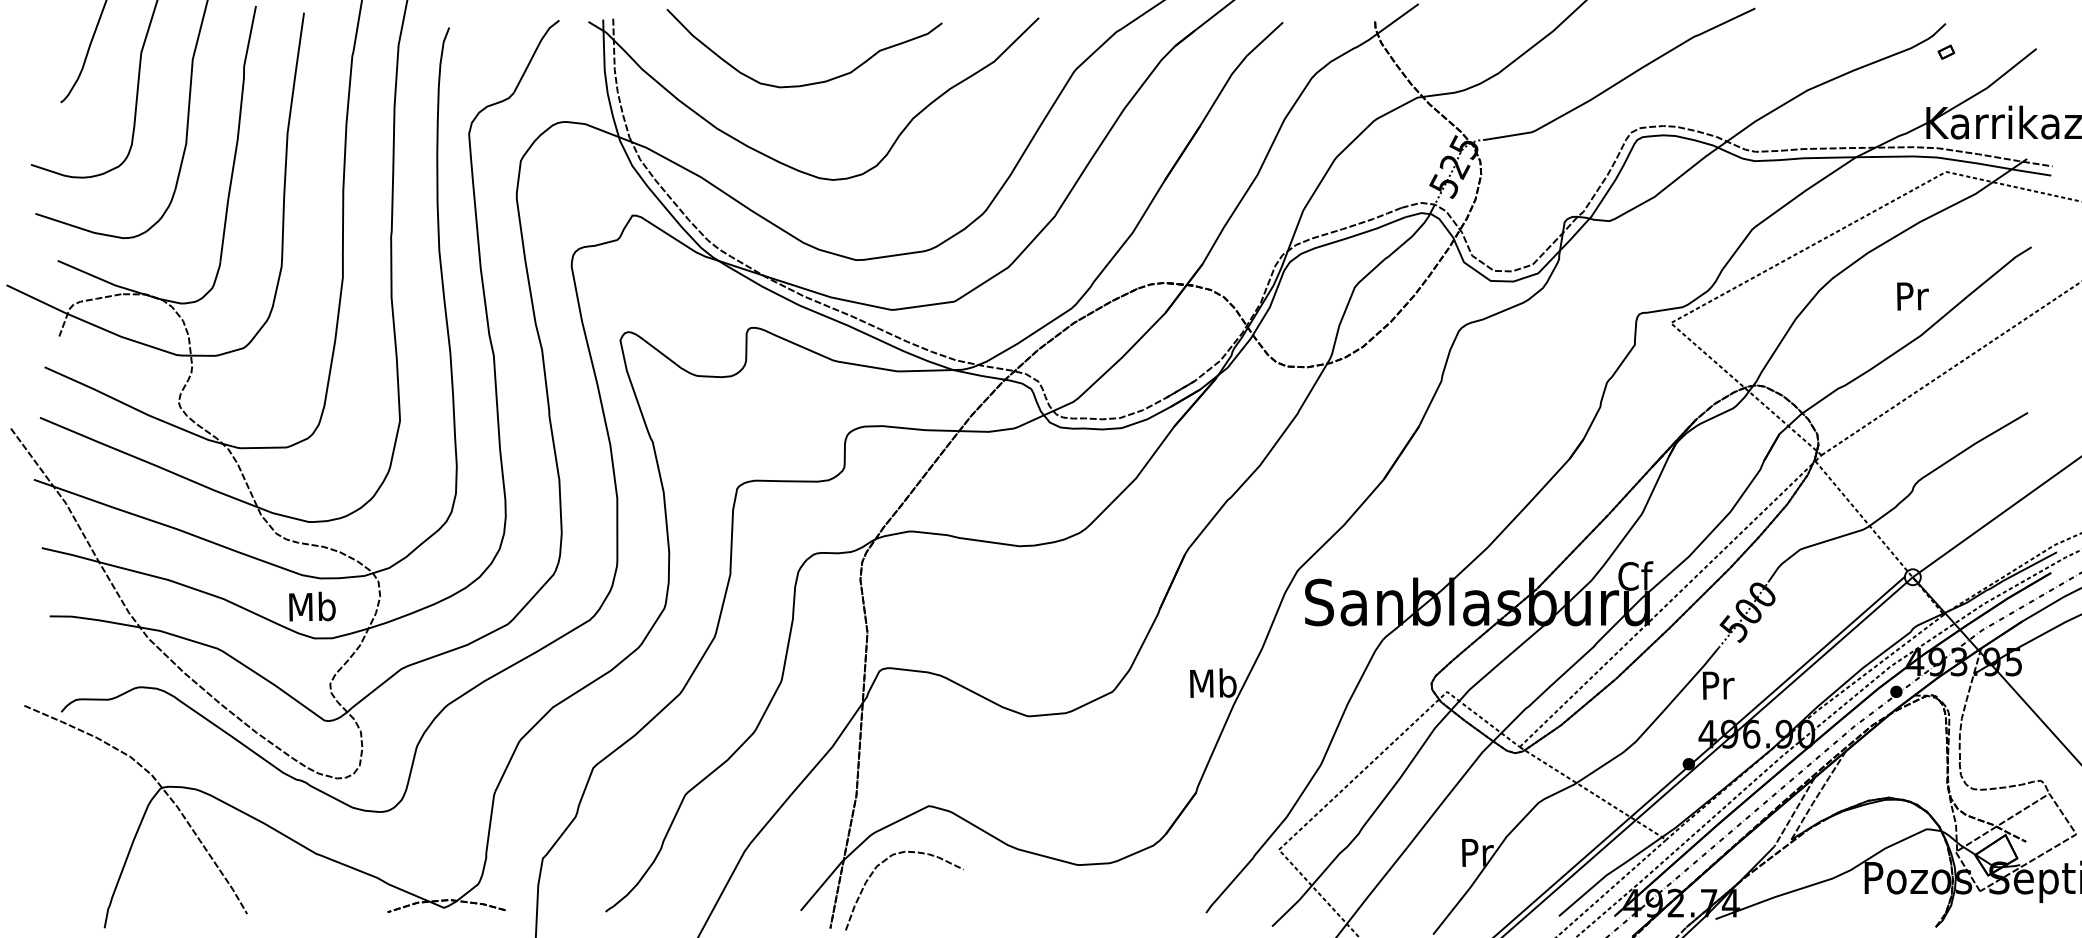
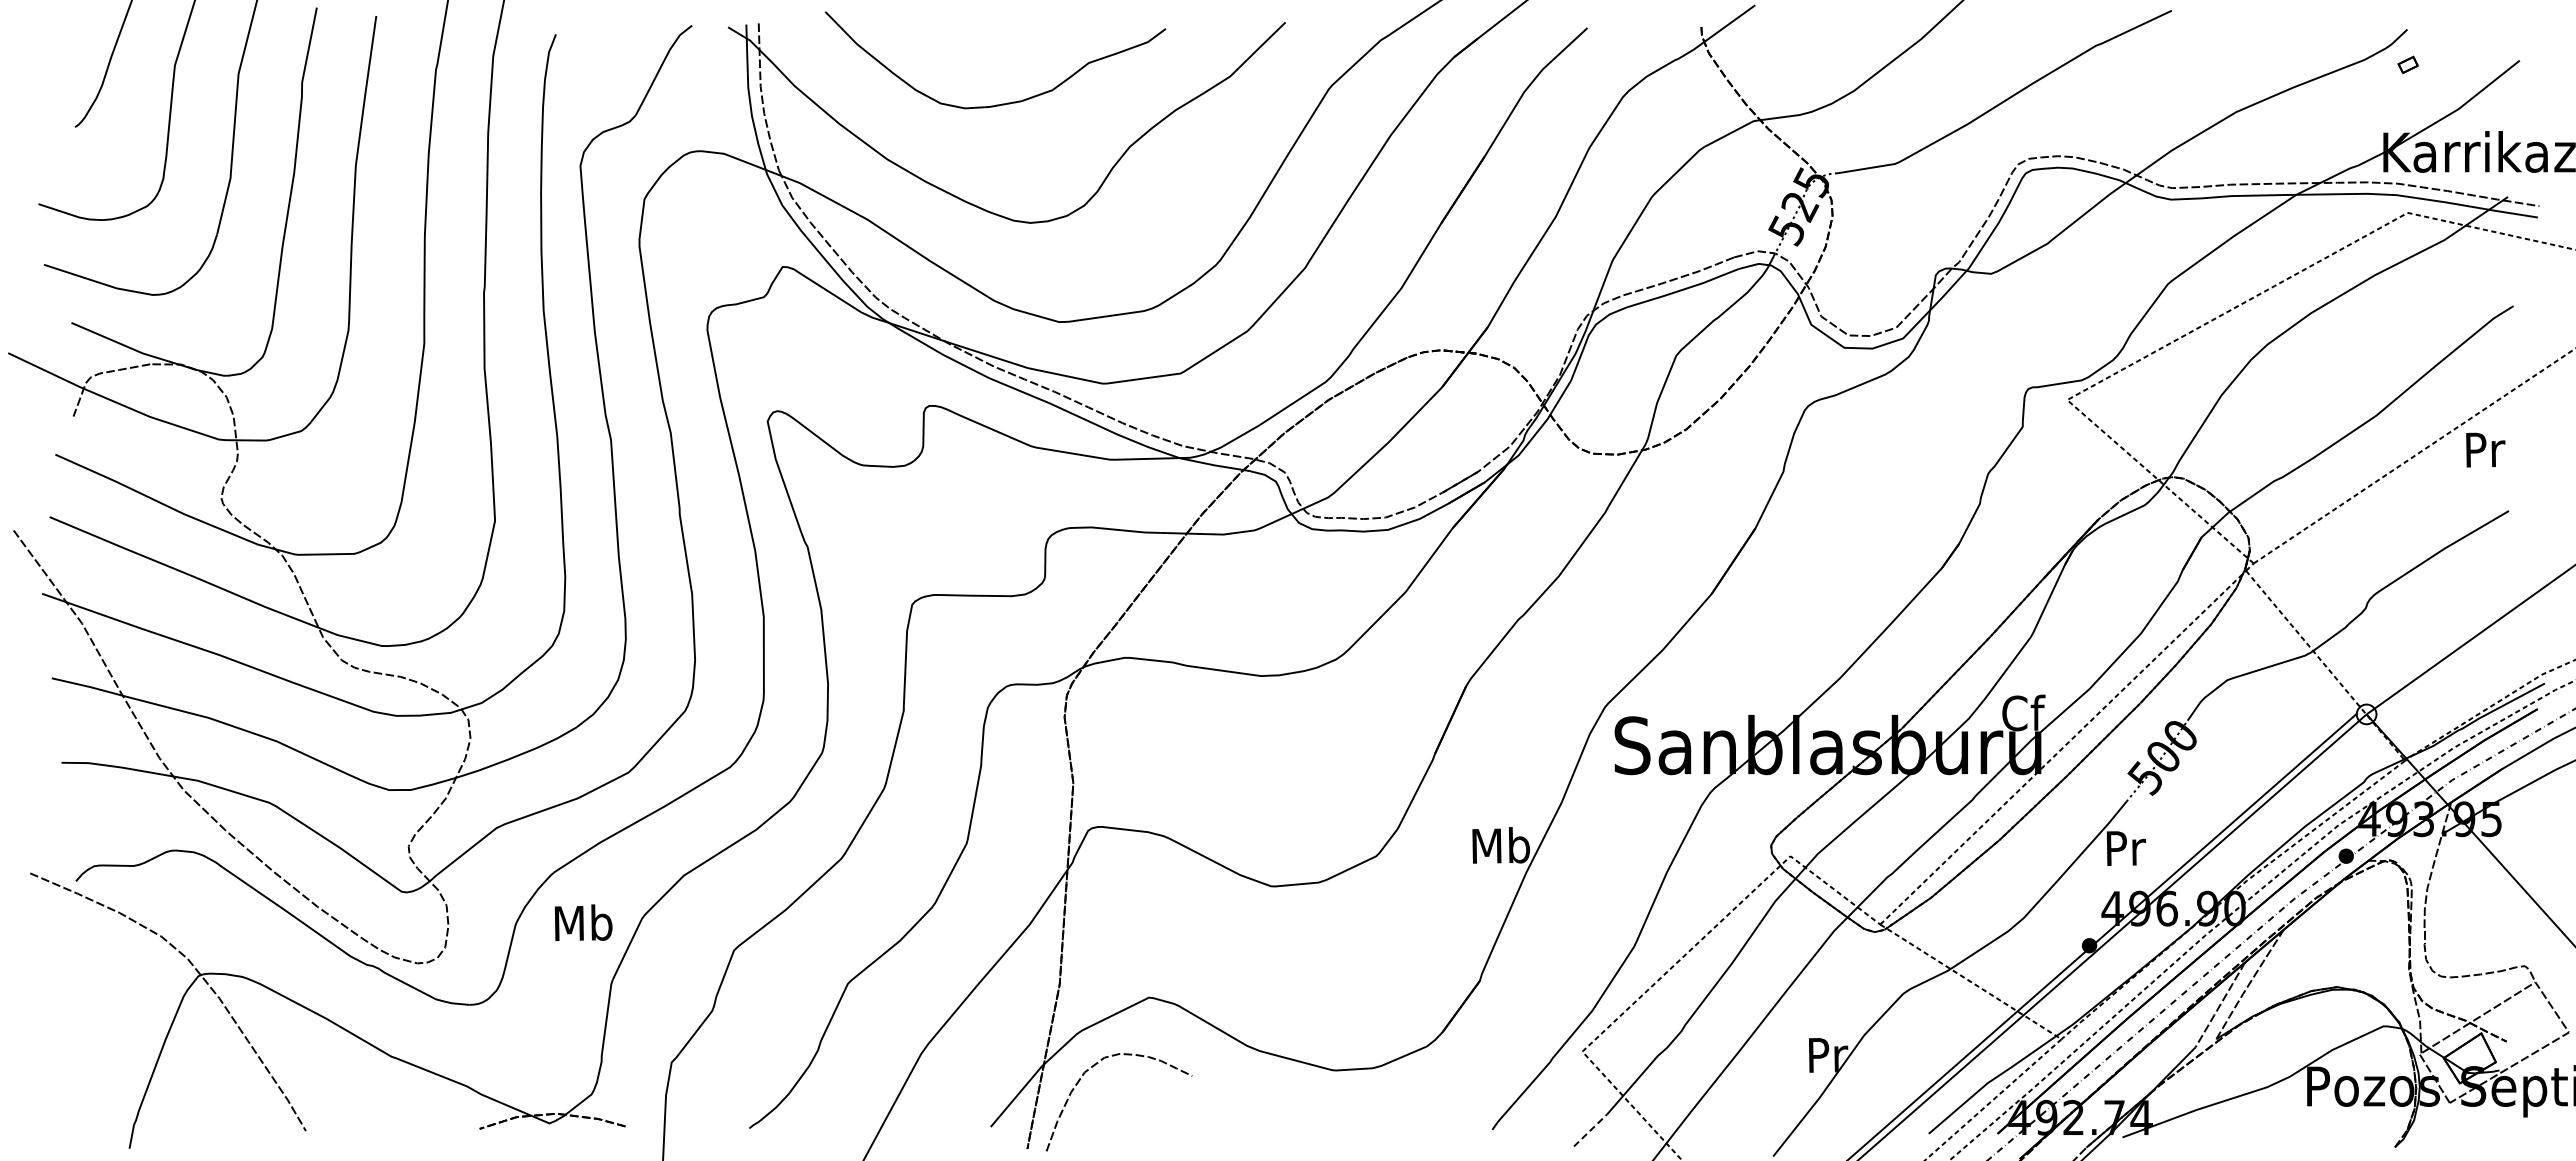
text: (1912, 296) -> (2485, 449), moved
text: (312, 606) -> (583, 922), moved
line: (1286, 913) -> (1591, 1130), solid -> dashed

